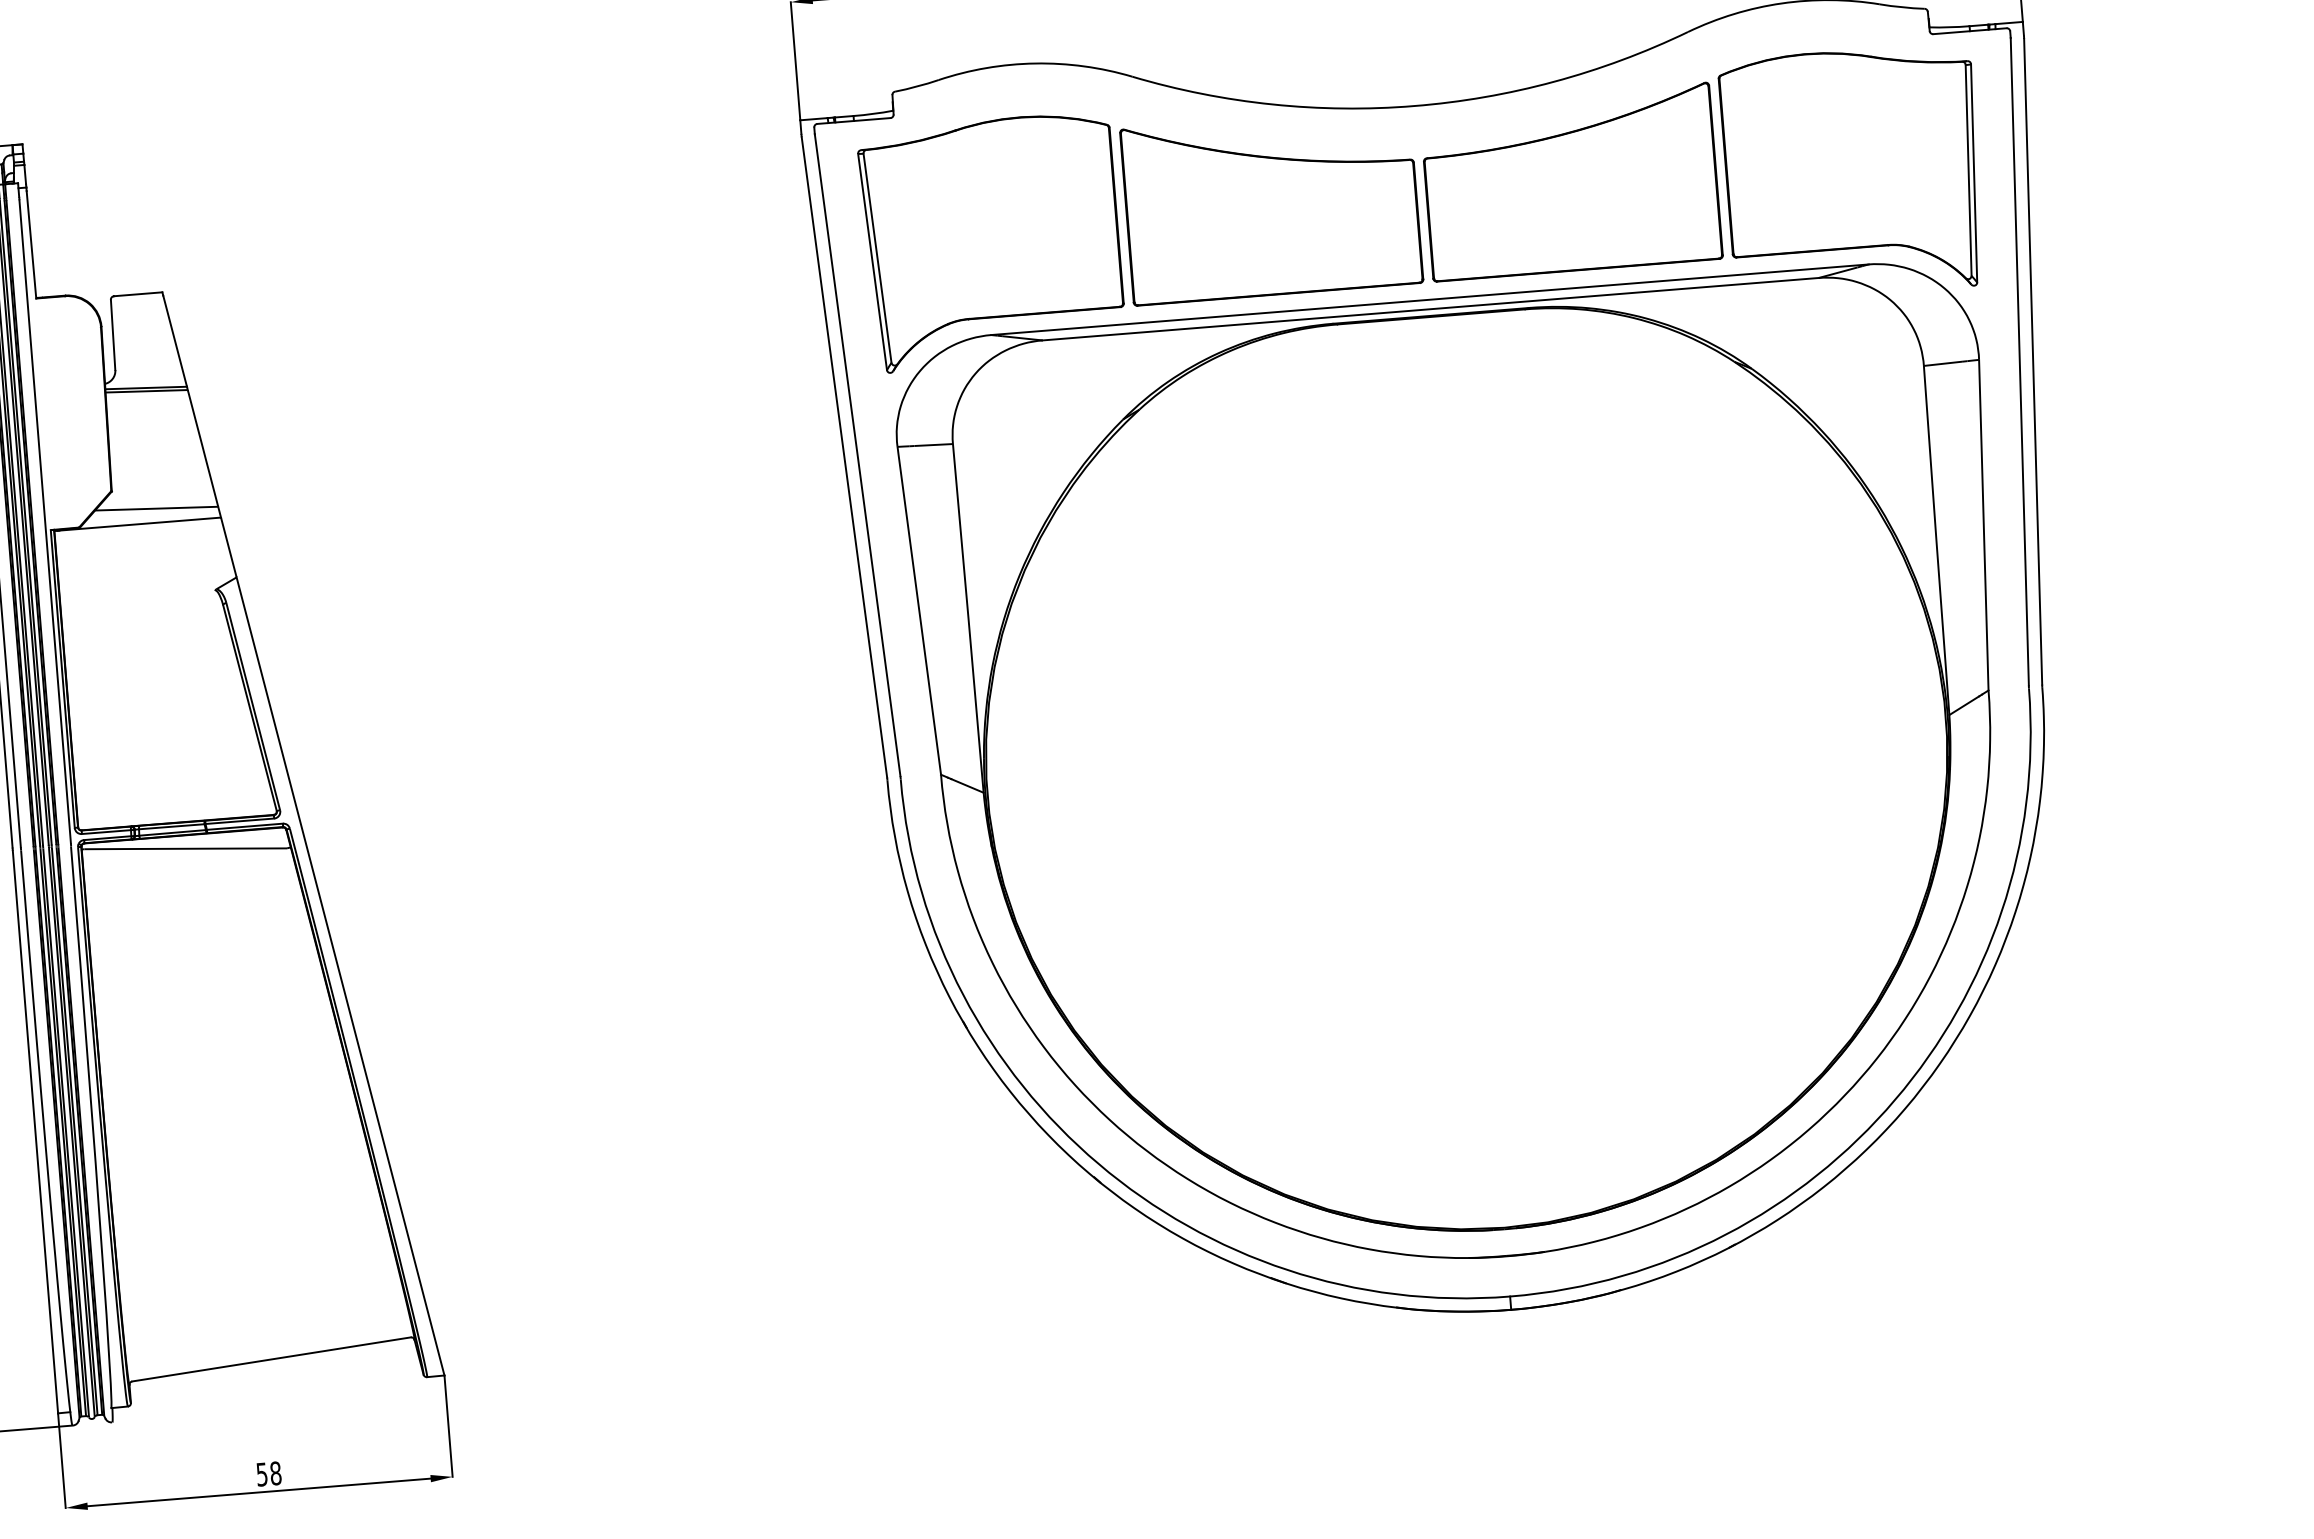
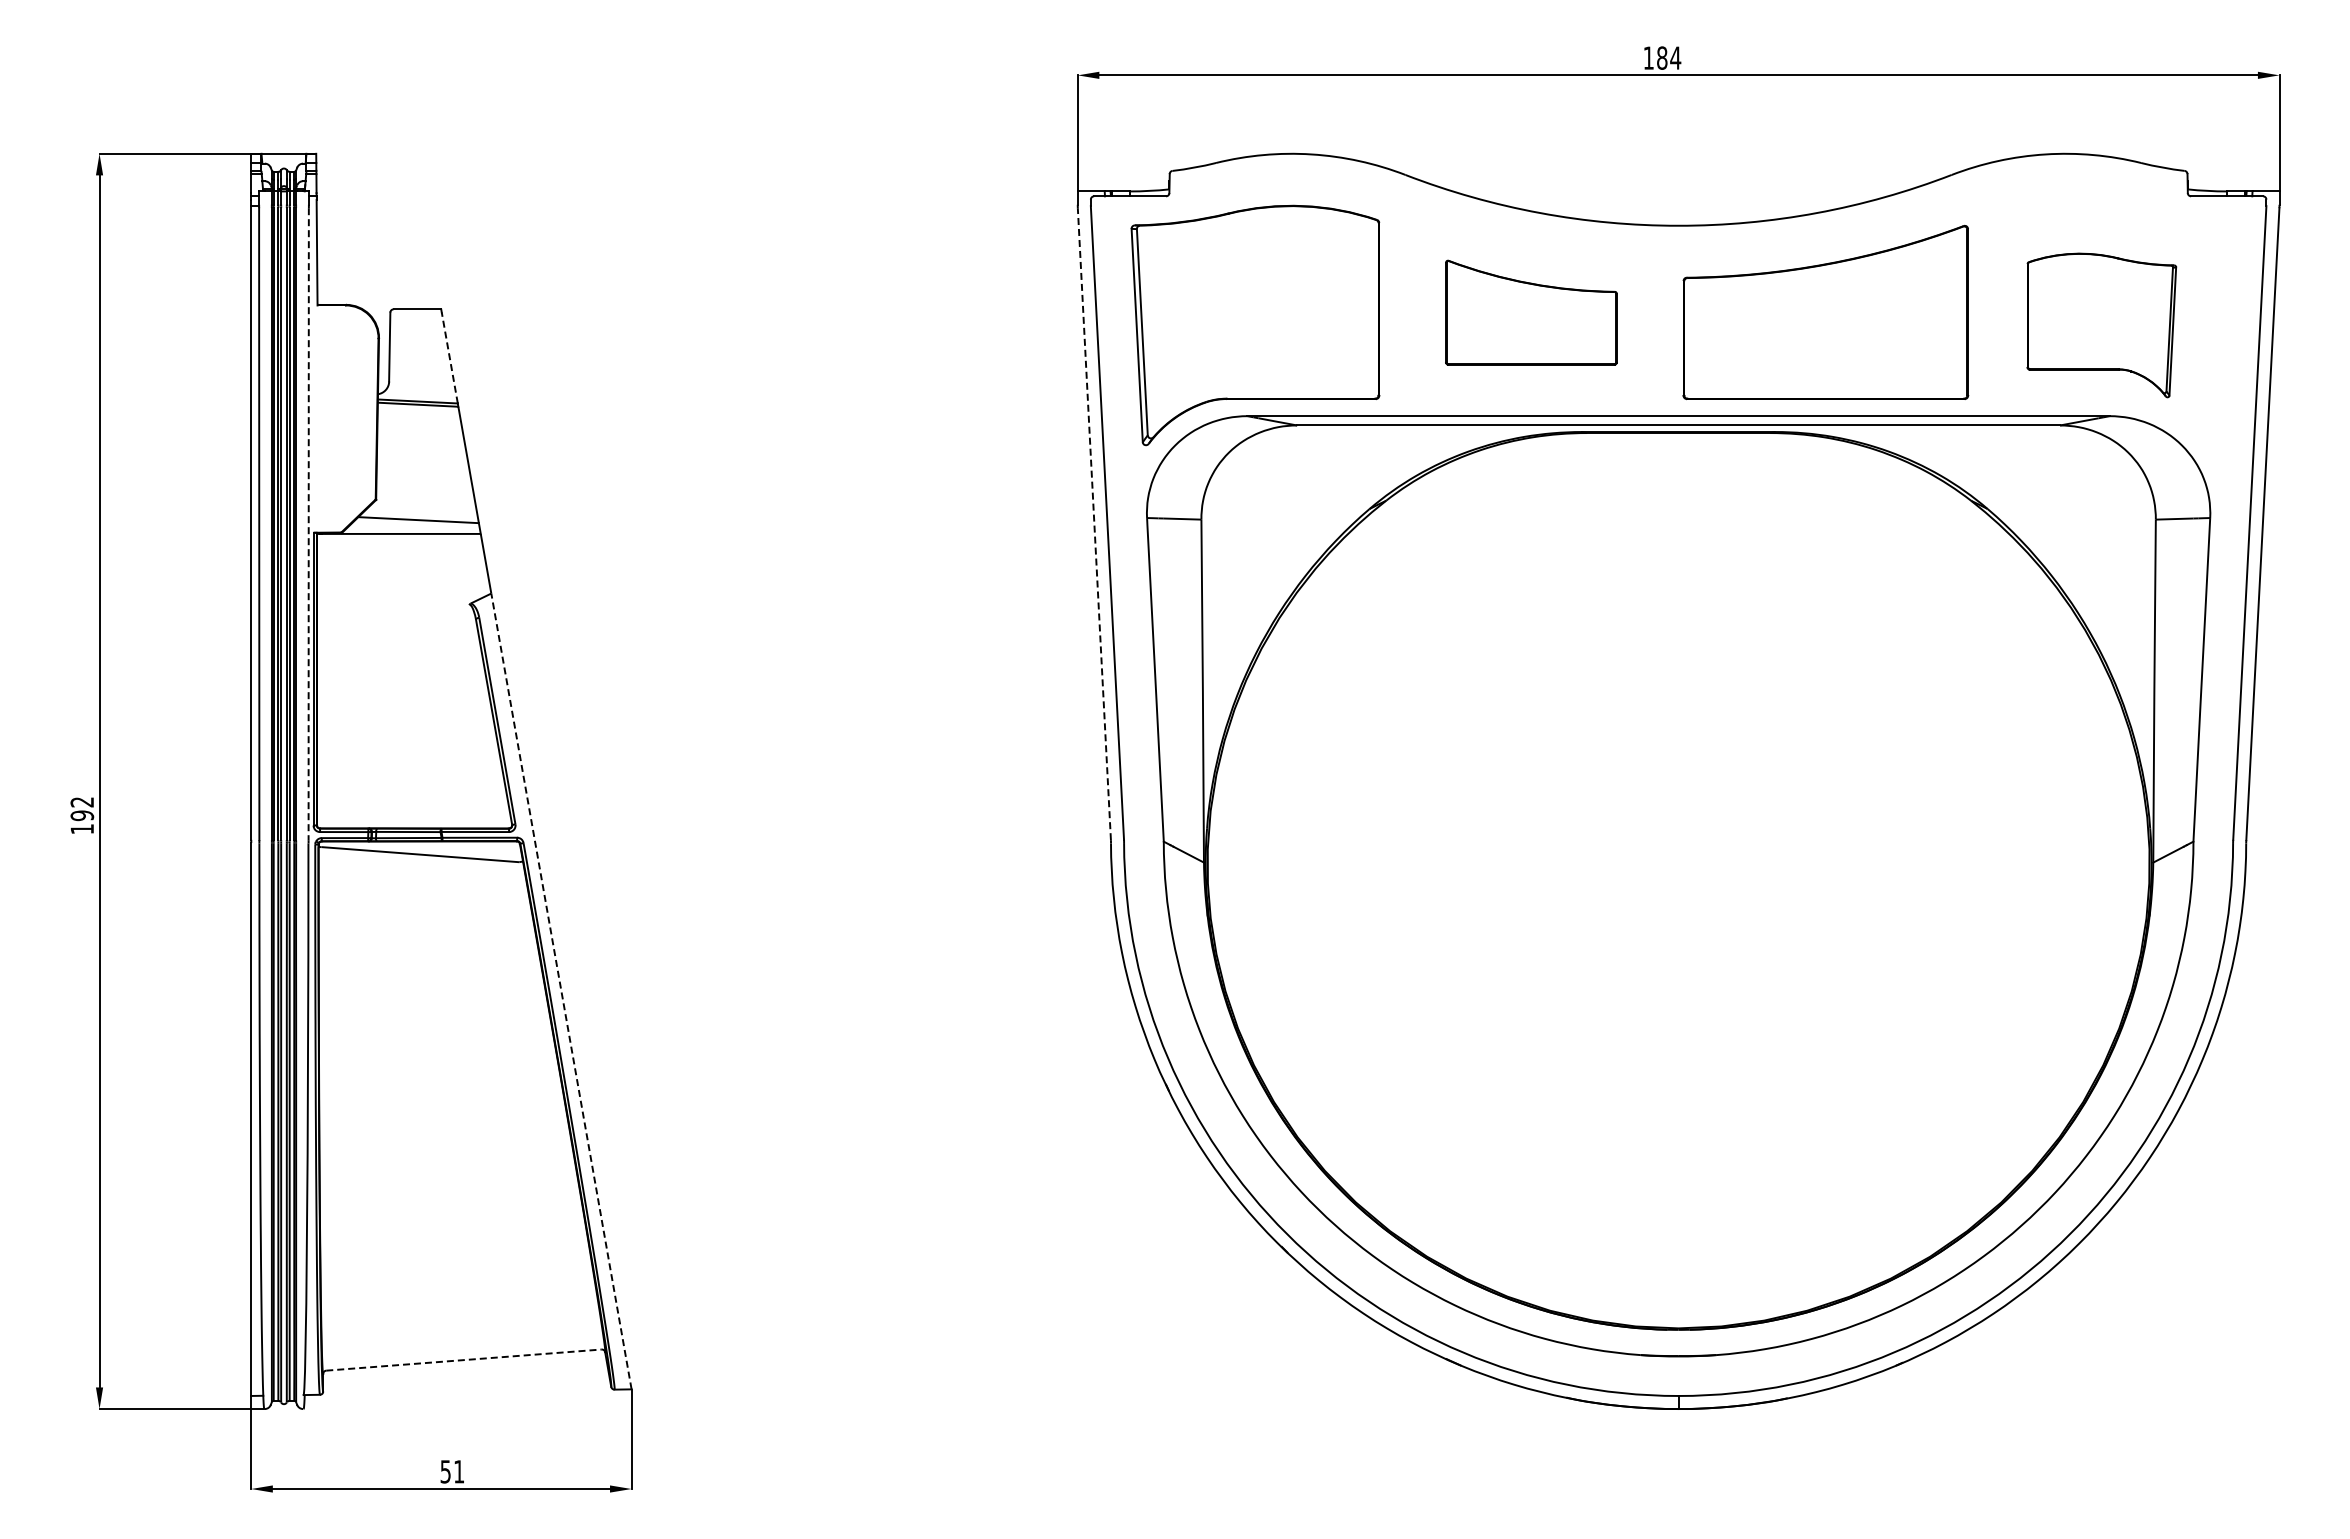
part: (1852, 172) -> (2101, 325), size x0.6
part: (1271, 206) -> (1531, 312), size x0.6
line: (174, 340) -> (449, 357), solid -> dashed
line: (844, 456) -> (1094, 523), solid -> dashed
line: (44, 522) -> (308, 524), solid -> dashed
line: (340, 975) -> (561, 990), solid -> dashed
line: (272, 1359) -> (464, 1360), solid -> dashed
text: (276, 1473) -> (459, 1471), 58 -> 51

